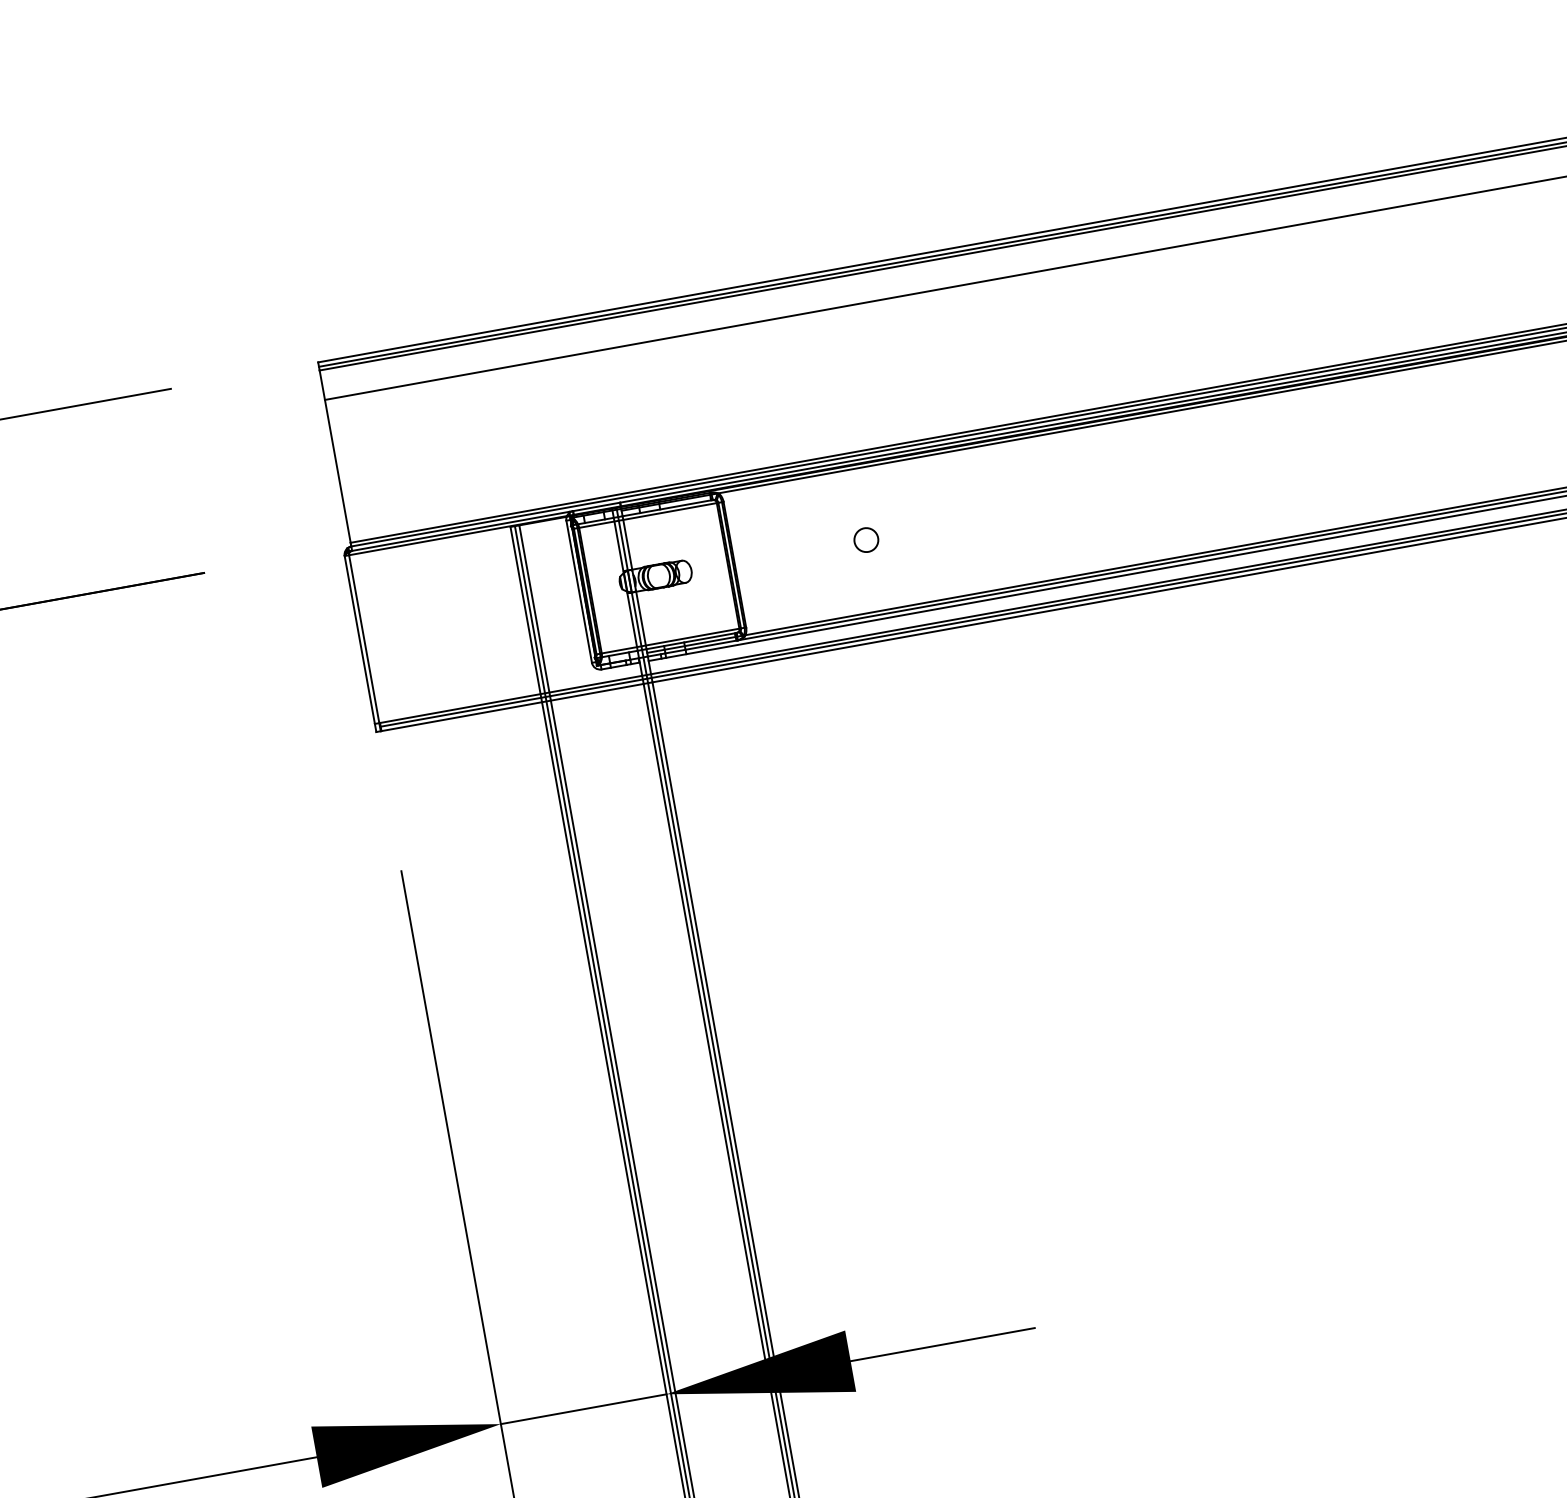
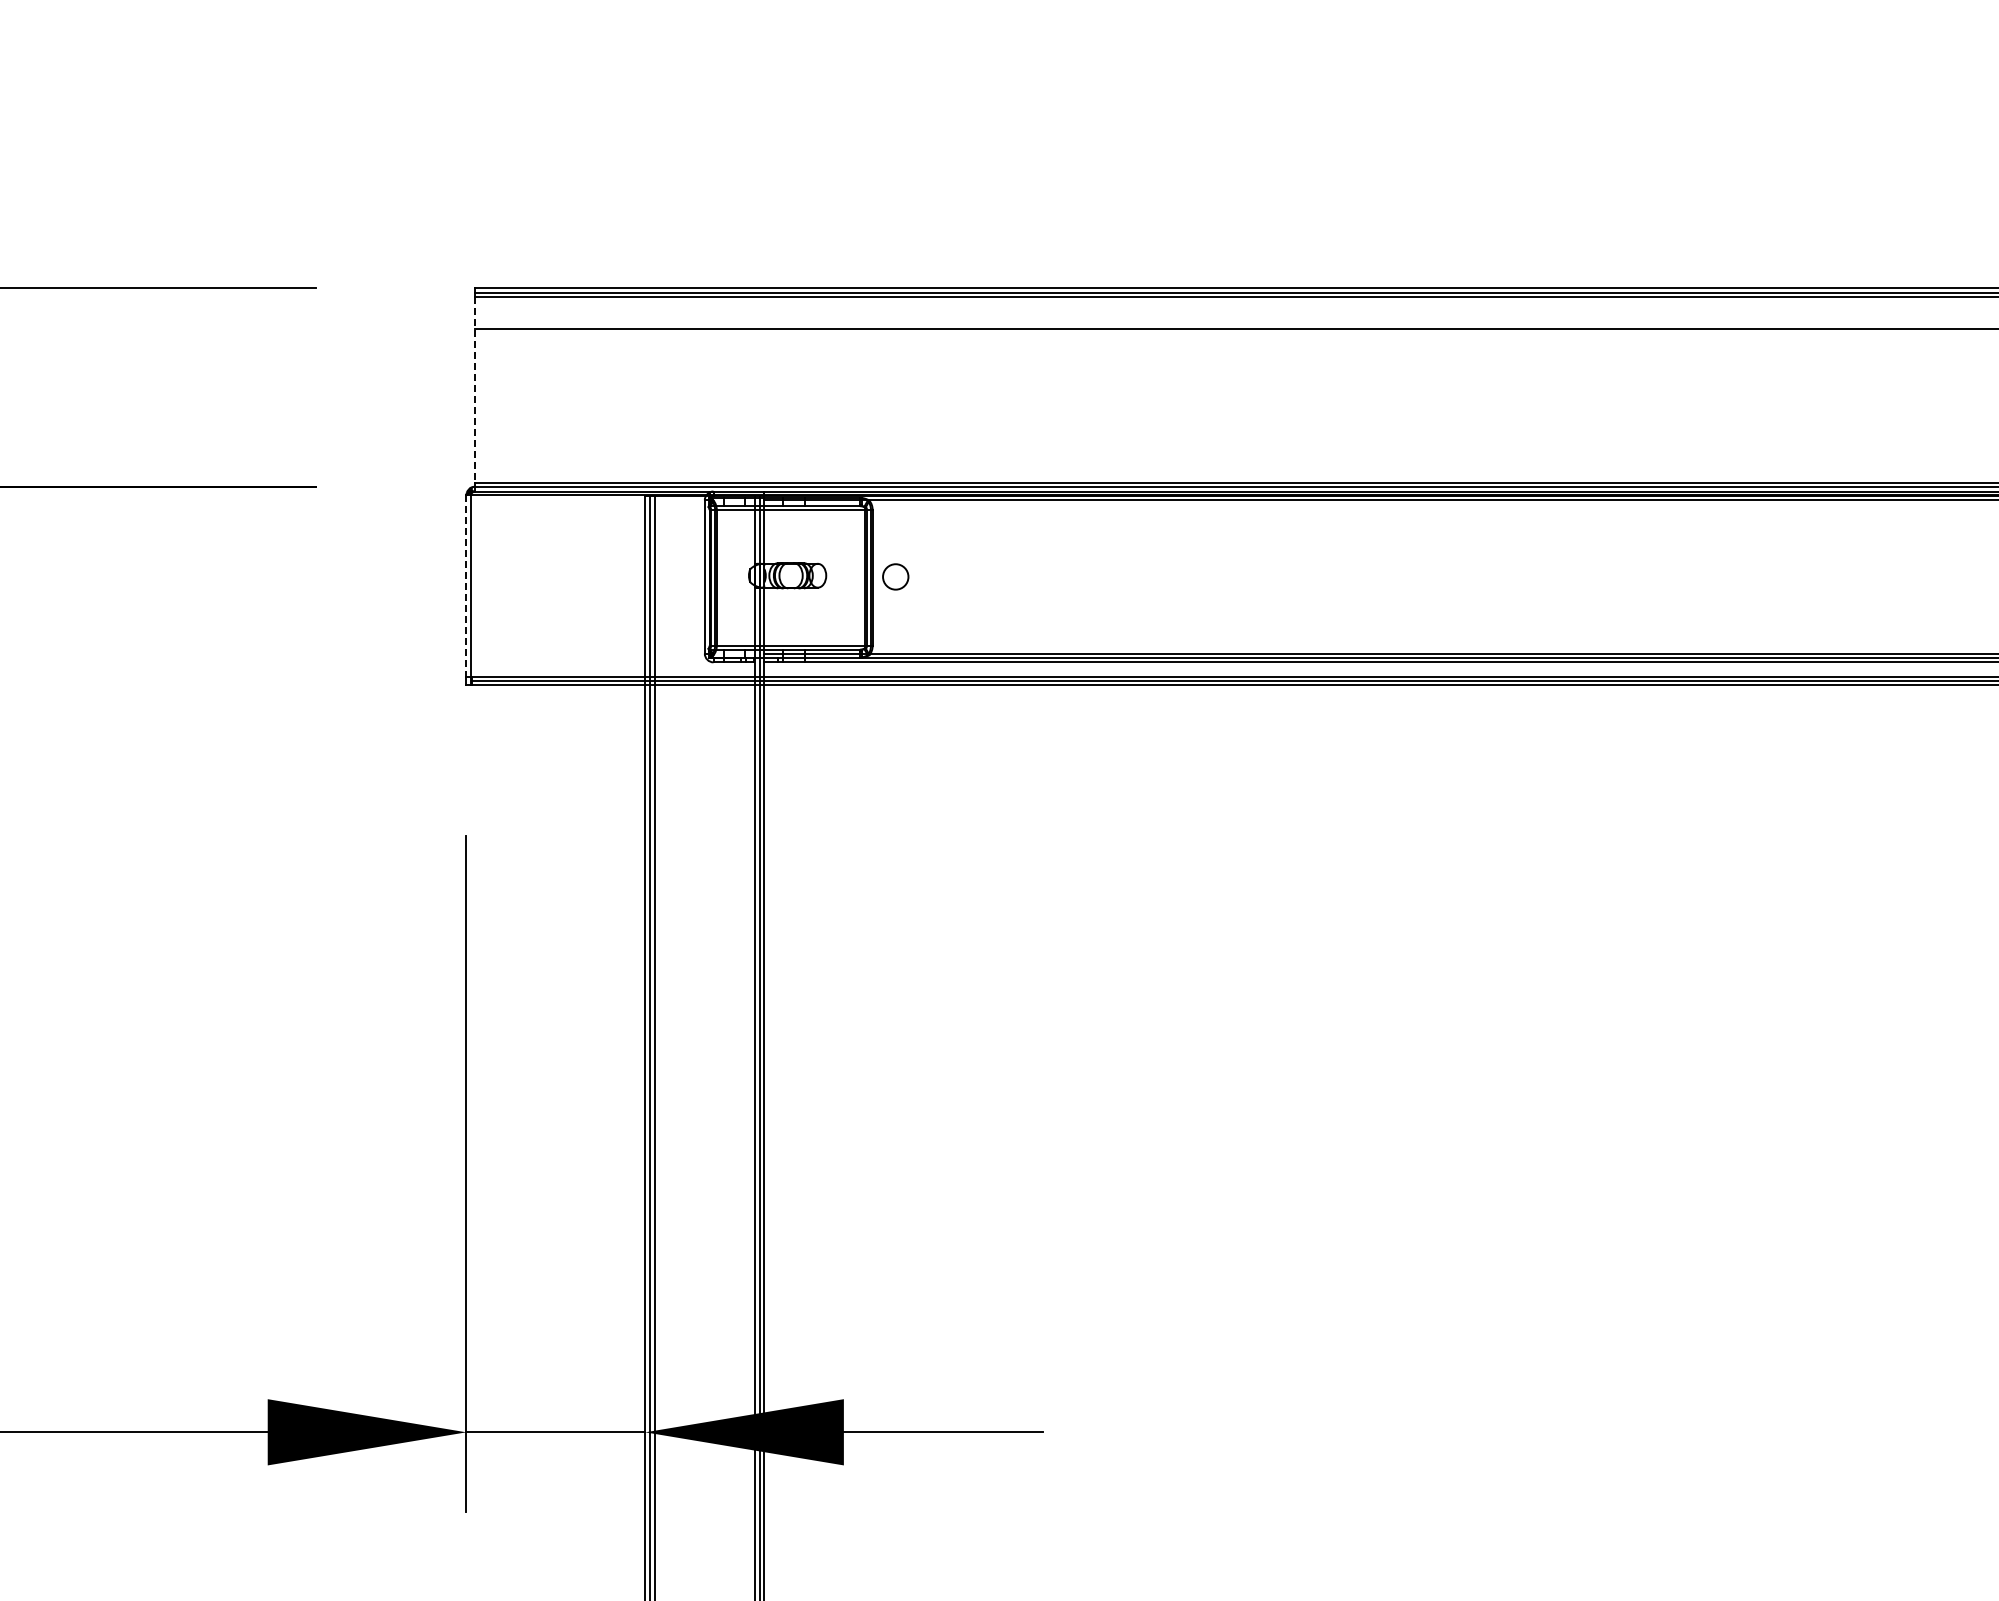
line: (335, 456) -> (475, 389), solid -> dashed
circle: (866, 539) -> (895, 576), moved
line: (359, 640) -> (466, 586), solid -> dashed

